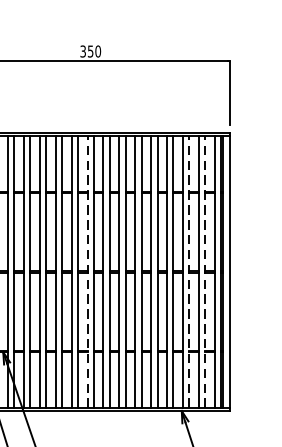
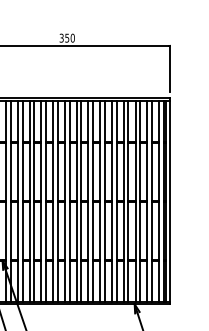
line: (86, 272) -> (64, 201), dashed -> solid
line: (189, 272) -> (140, 201), dashed -> solid
line: (205, 272) -> (152, 201), dashed -> solid

